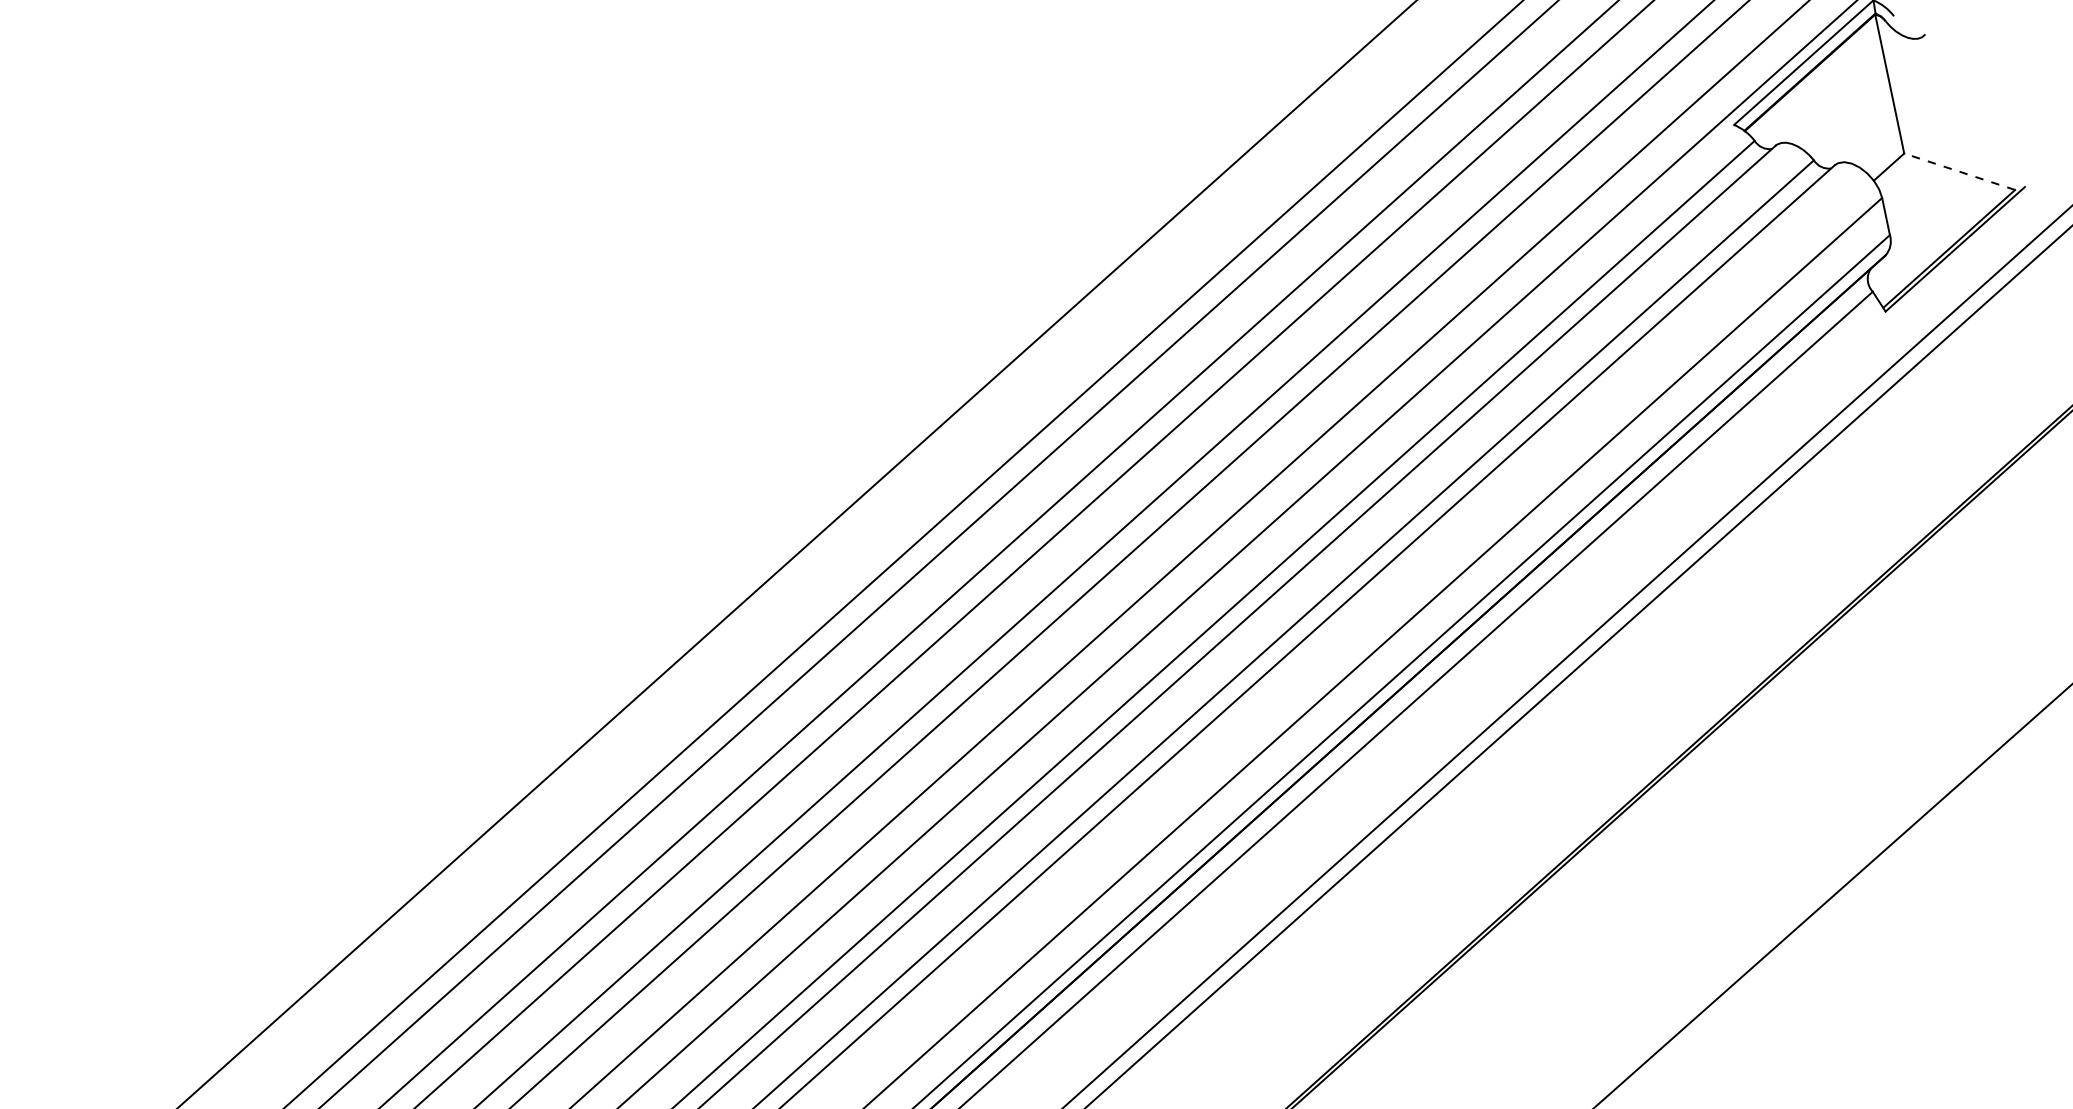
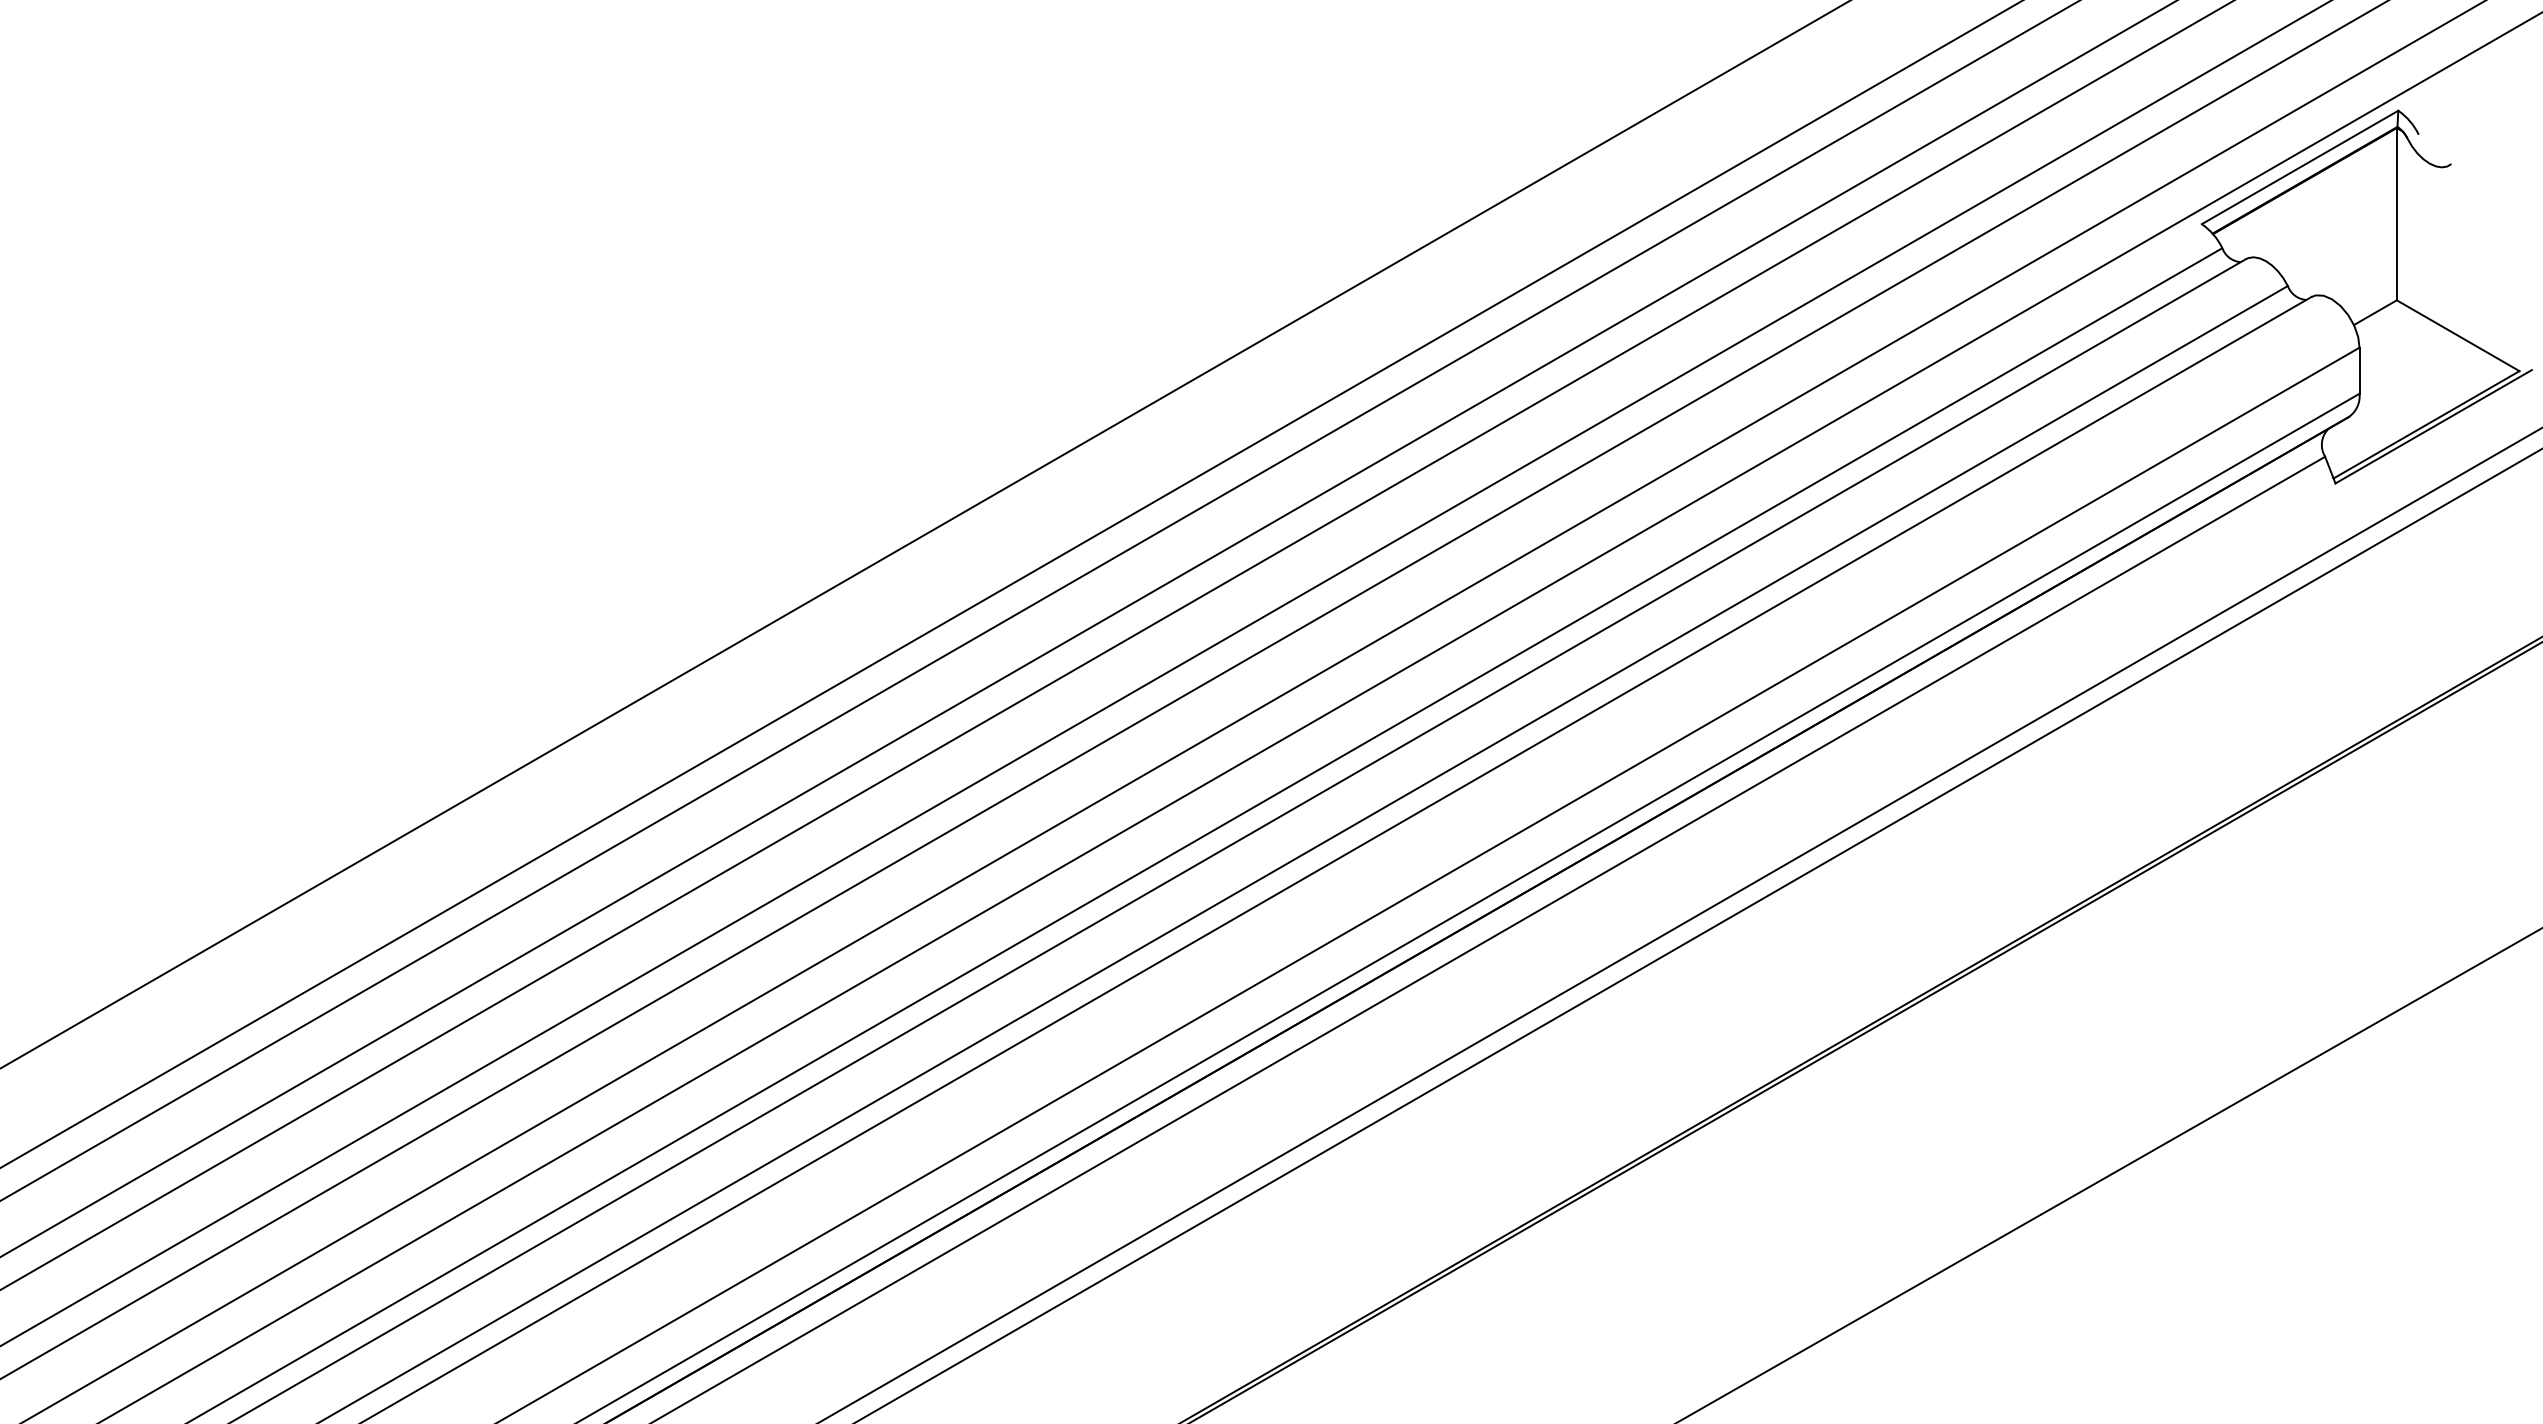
line: (1959, 171) -> (2458, 335), dashed -> solid

